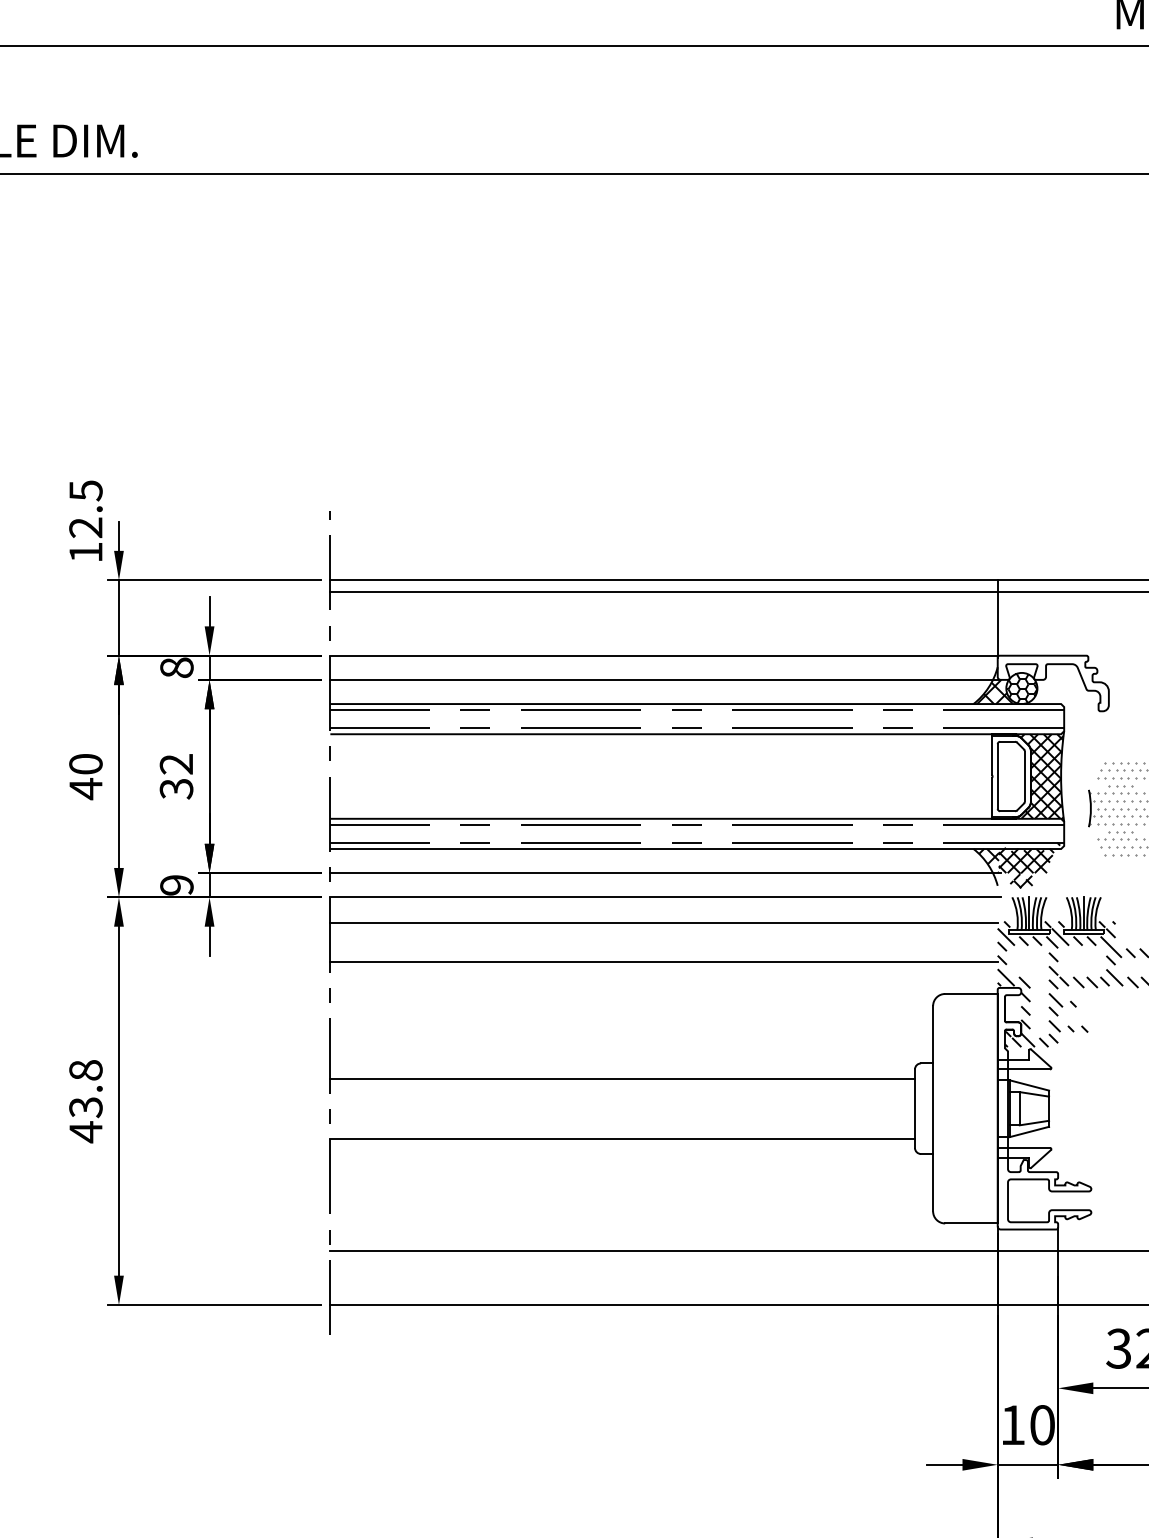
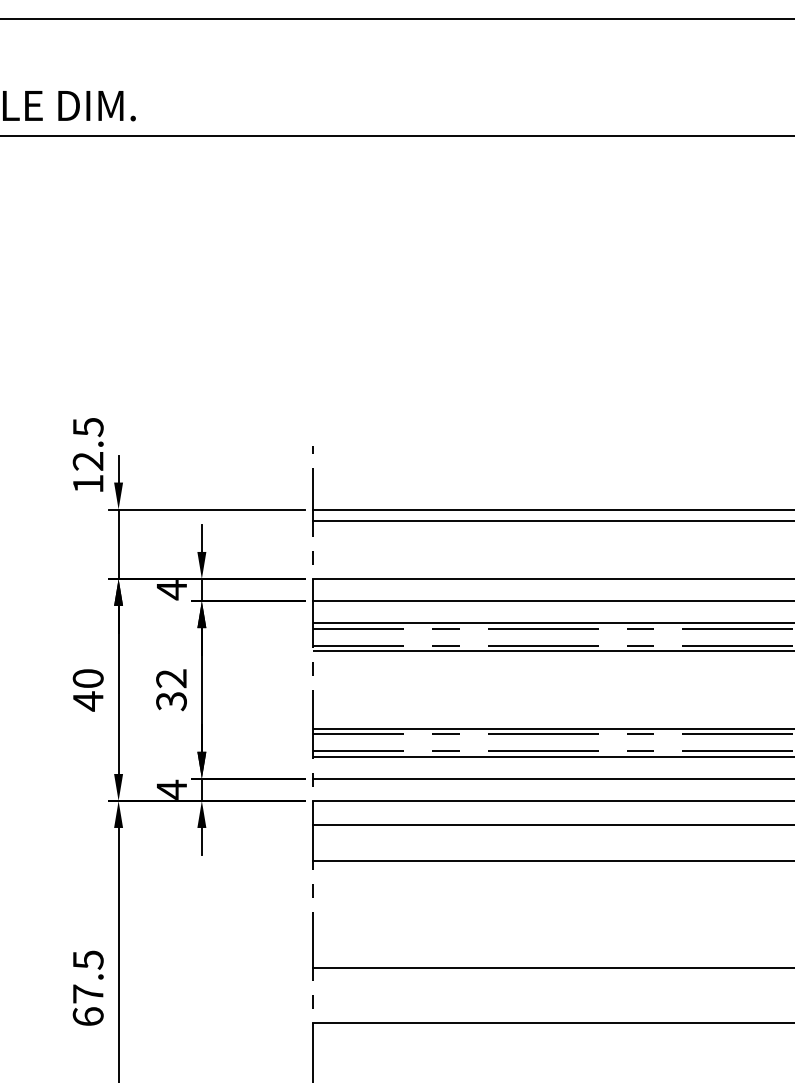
text: (176, 668) -> (171, 590), 8 -> 4
text: (176, 884) -> (171, 789), 9 -> 4
text: (85, 1101) -> (87, 988), 43.8 -> 67.5

